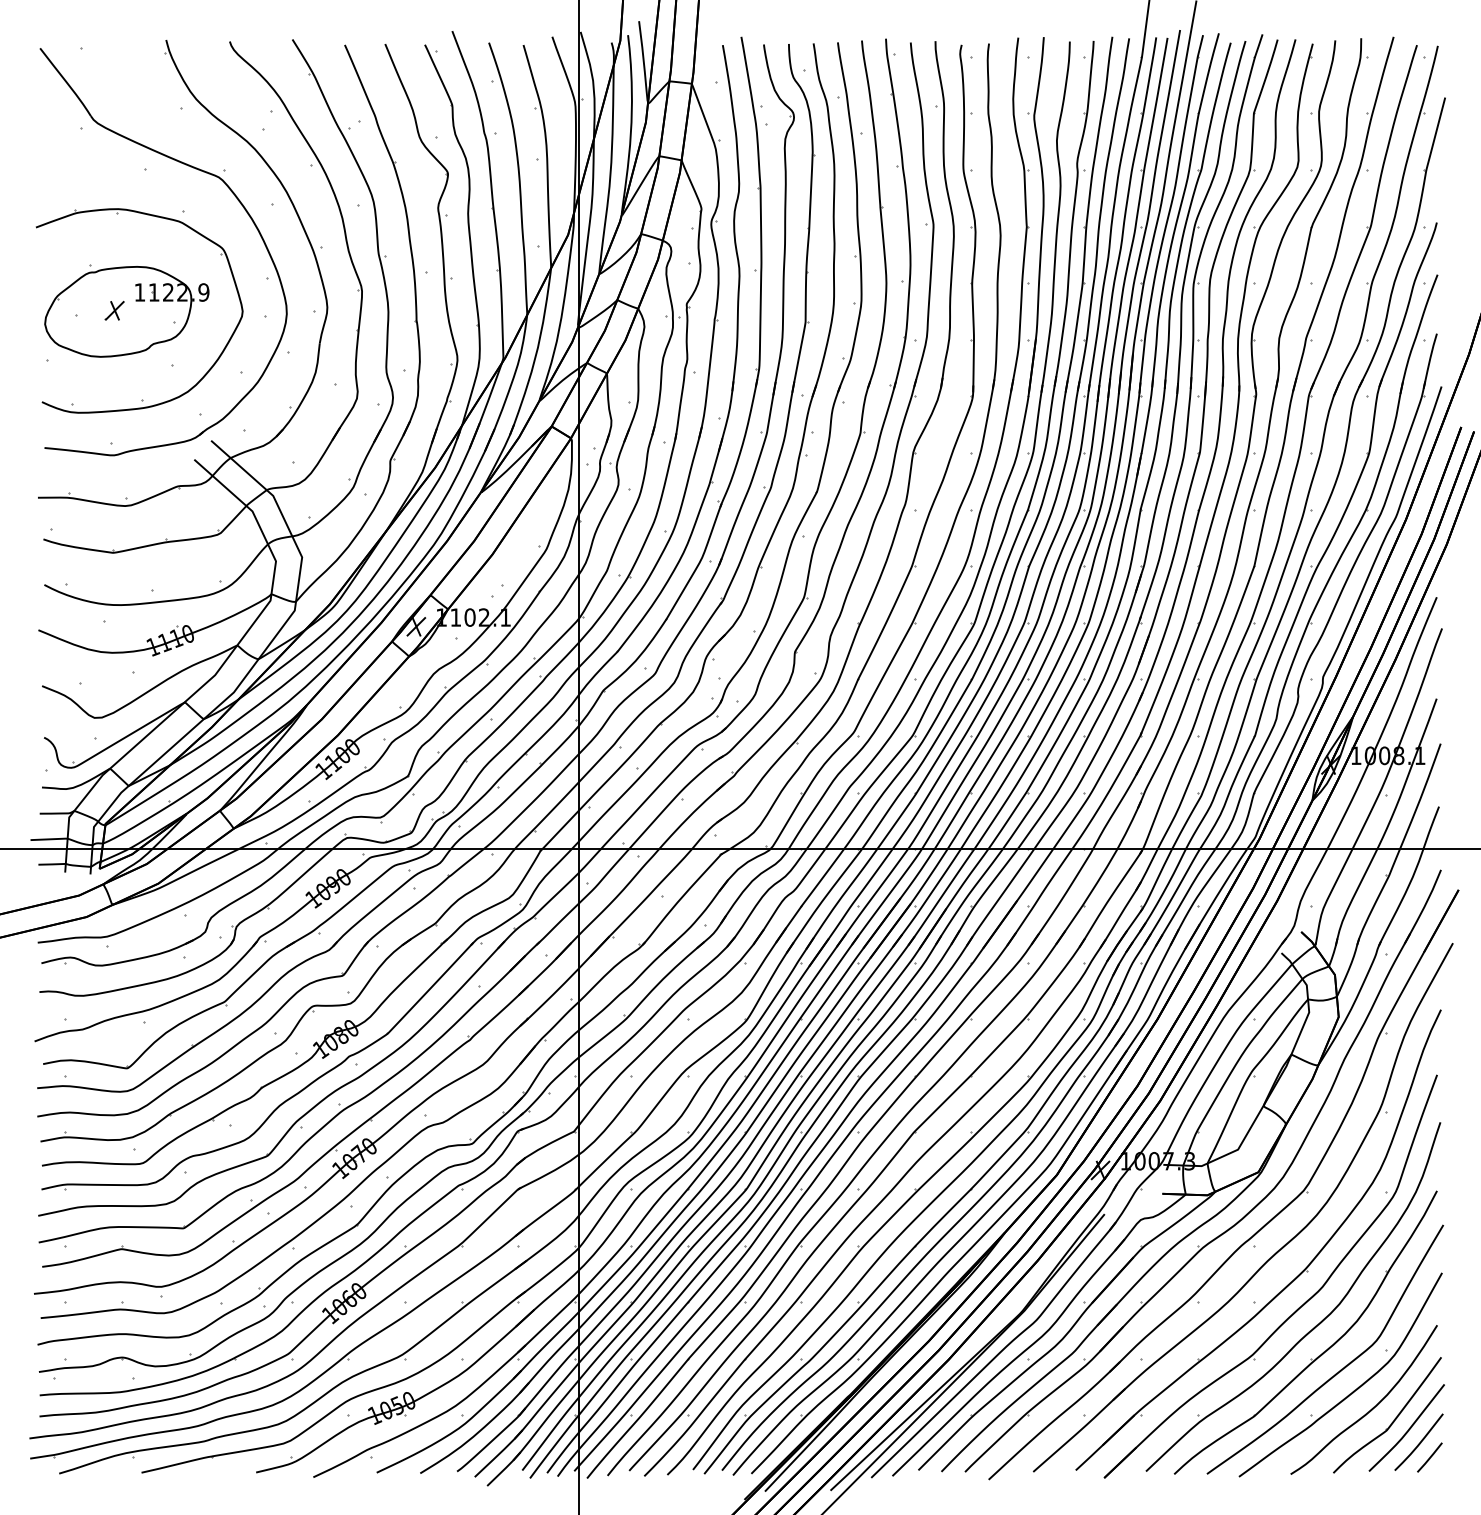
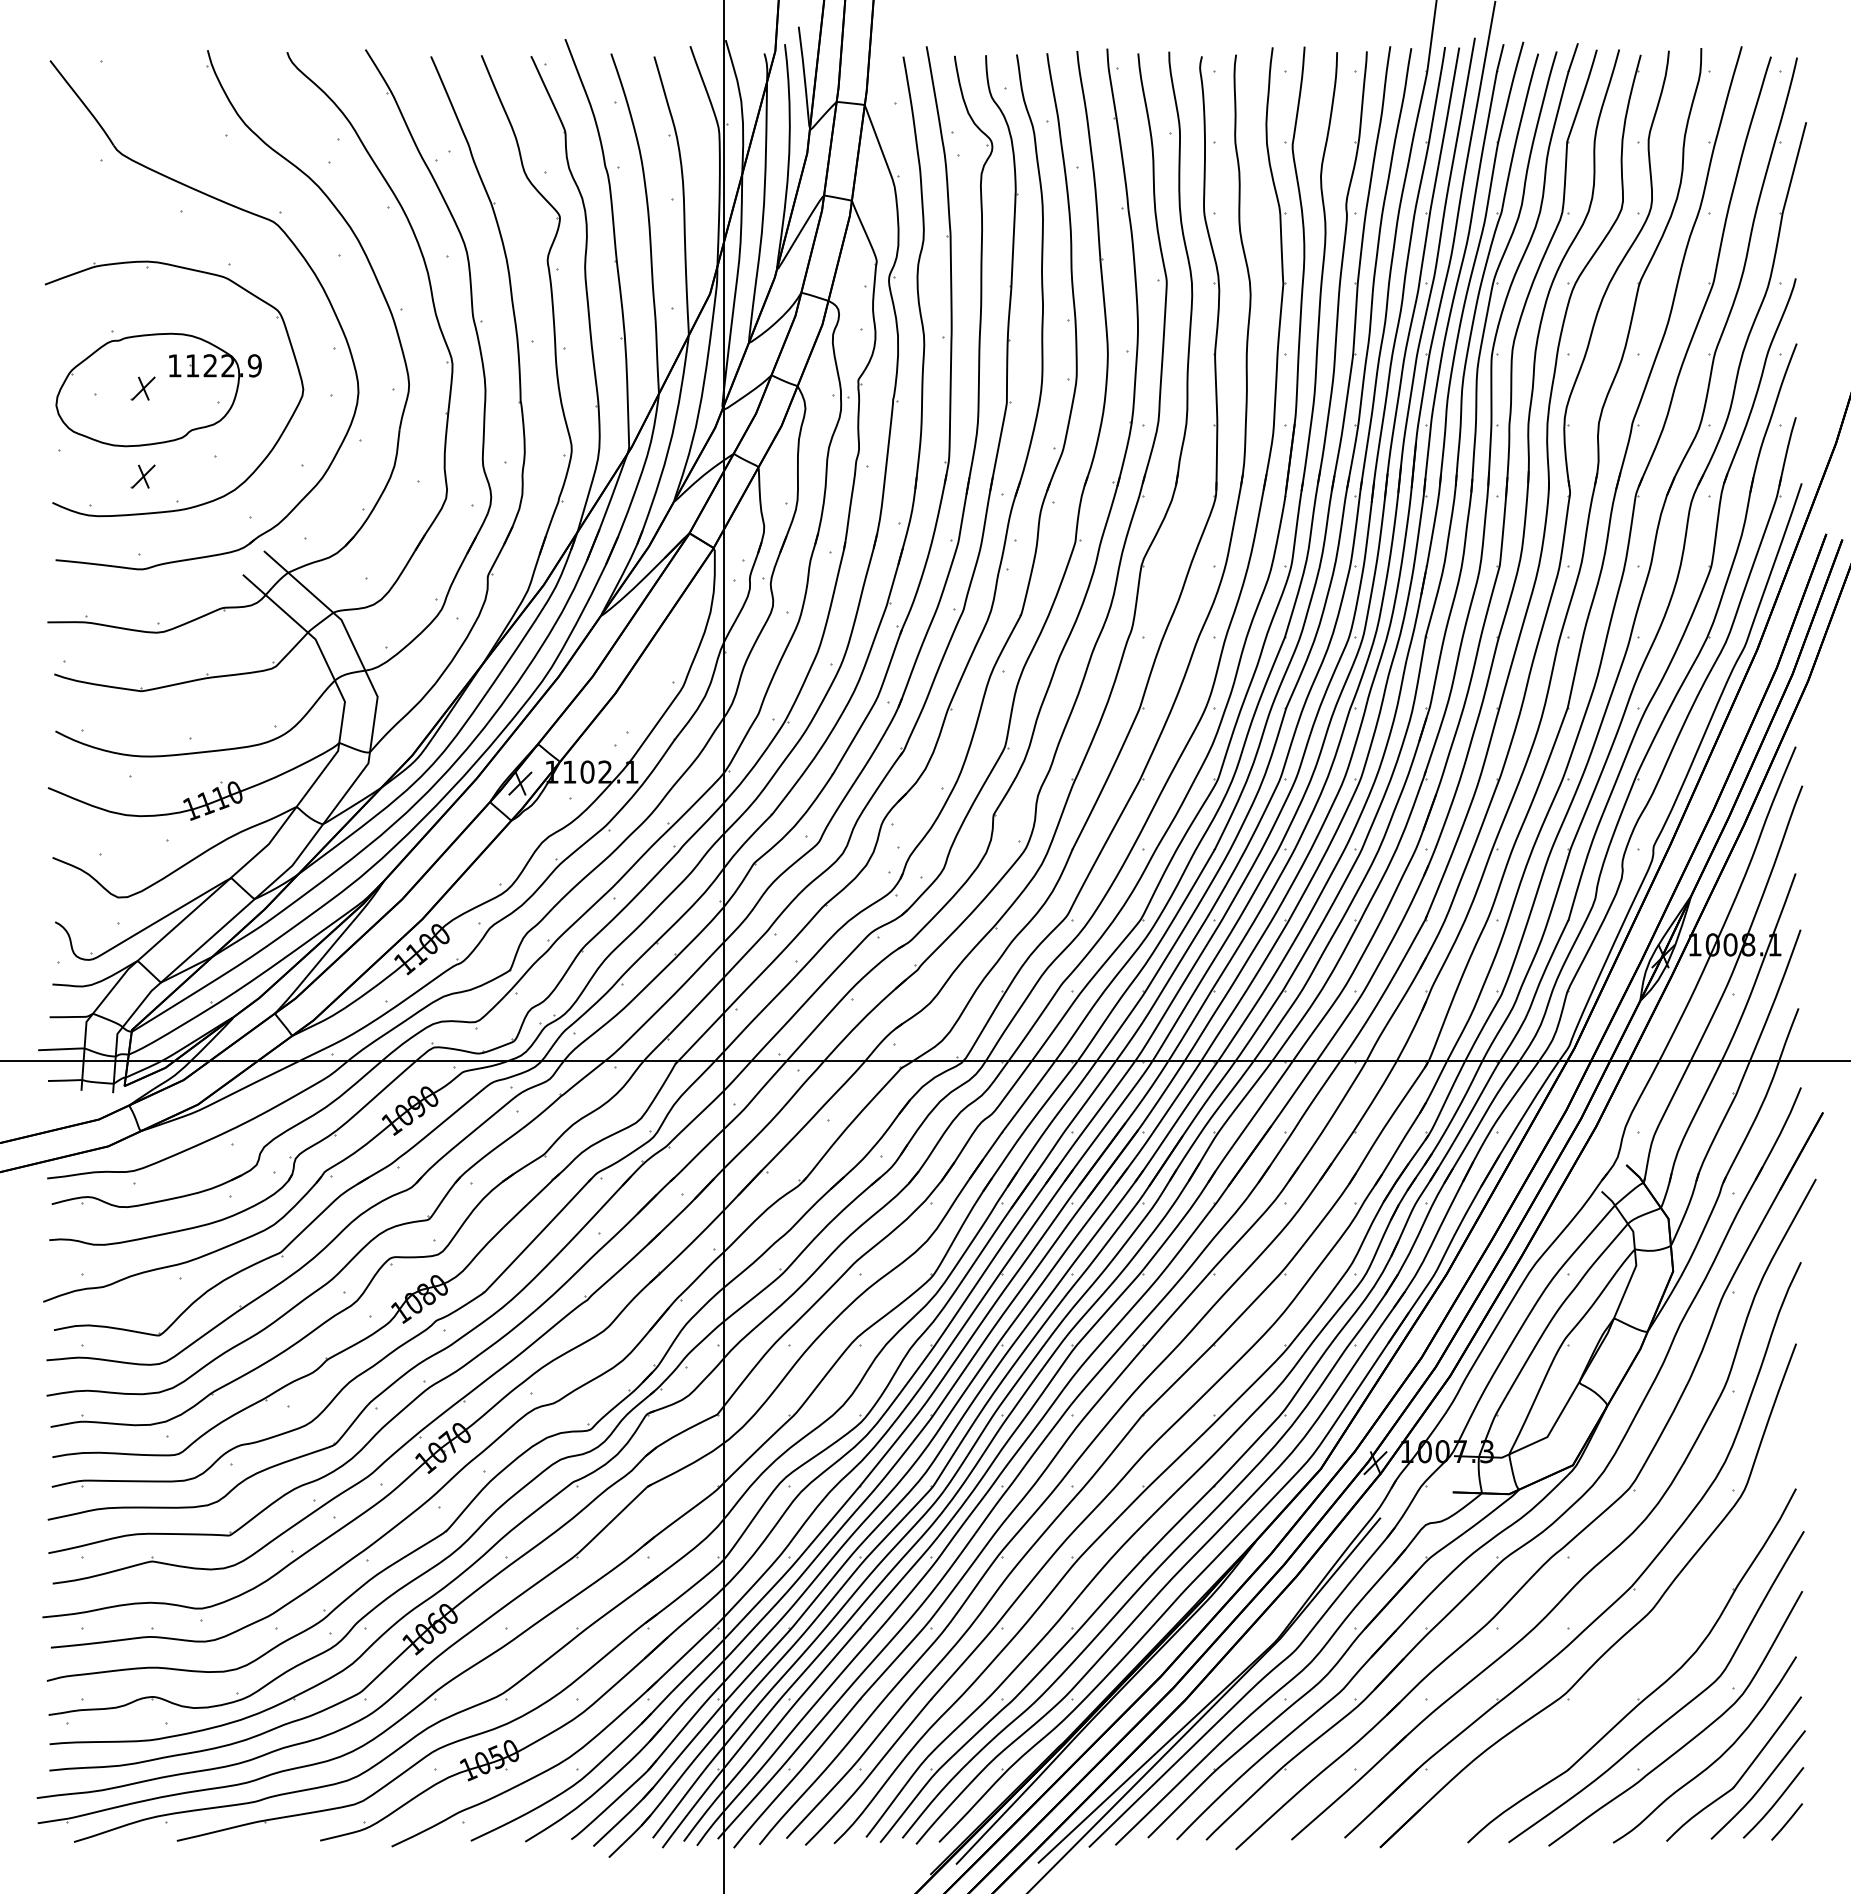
part: (114, 381) -> (142, 476), added
part: (1318, 1323) -> (1647, 1654), removed

